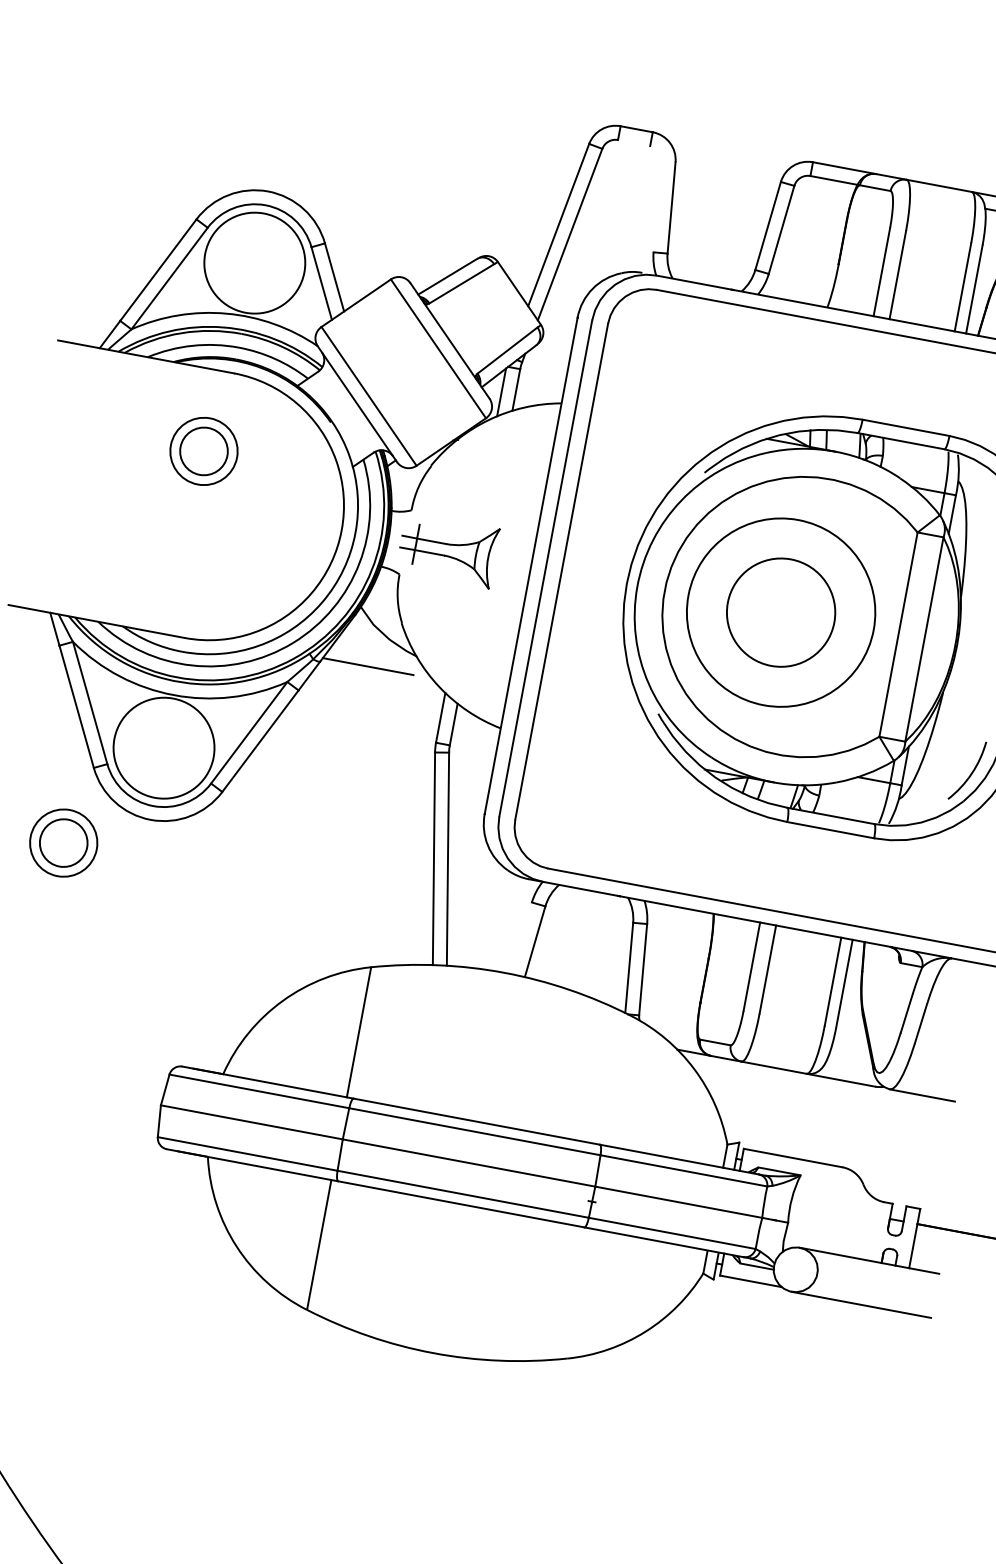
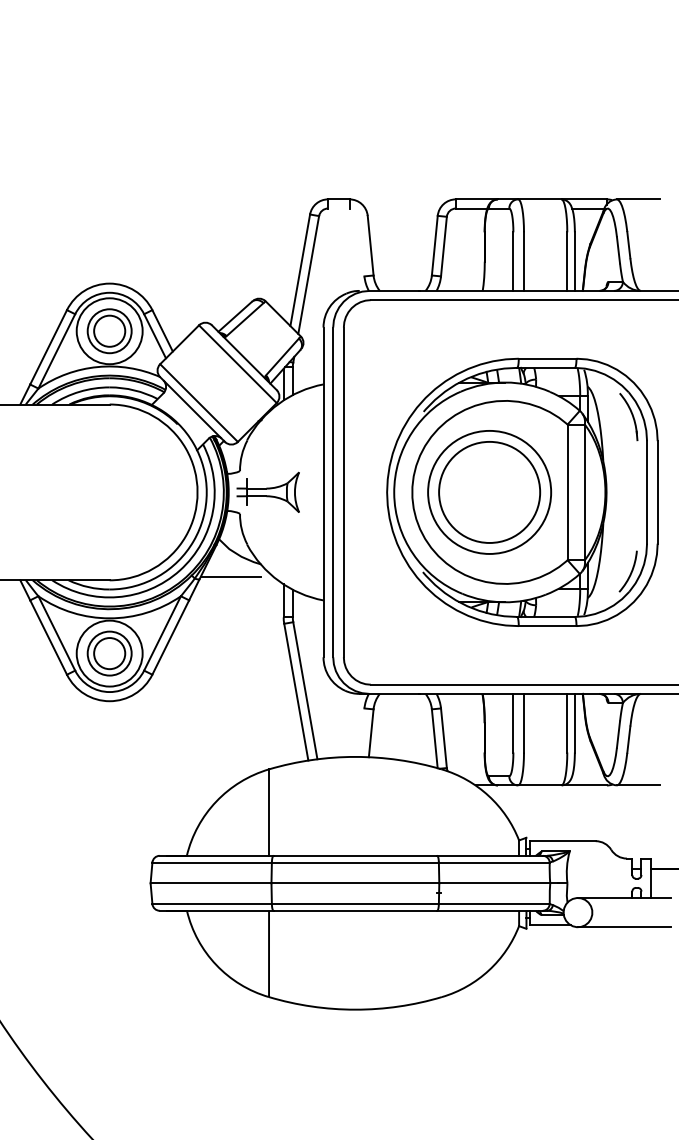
part: (203, 451) -> (109, 331), moved
circle: (781, 611) -> (489, 491), size x1.43
part: (63, 842) -> (109, 653), moved

